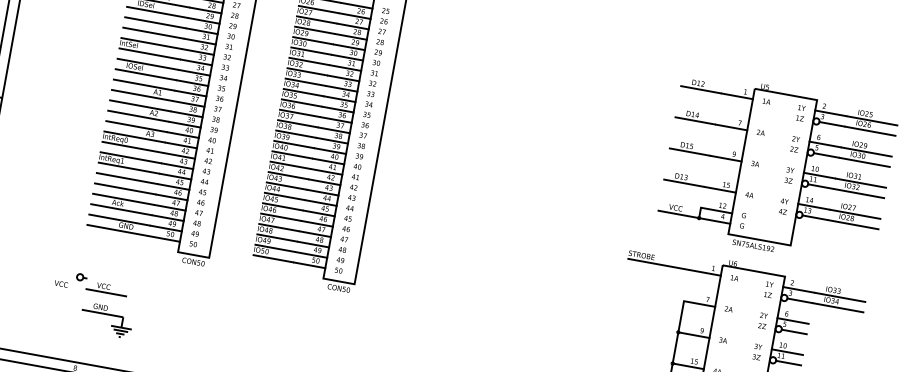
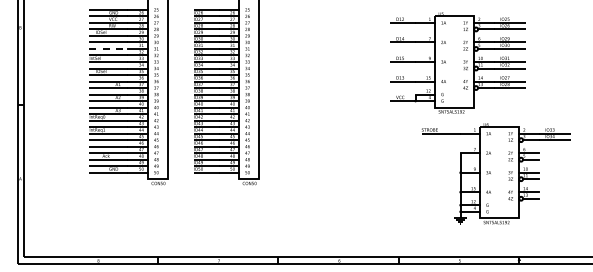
line: (152, 32) -> (108, 48), solid -> dashed
part: (777, 168) -> (457, 62), moved
part: (92, 302) -> (101, 219), removed

